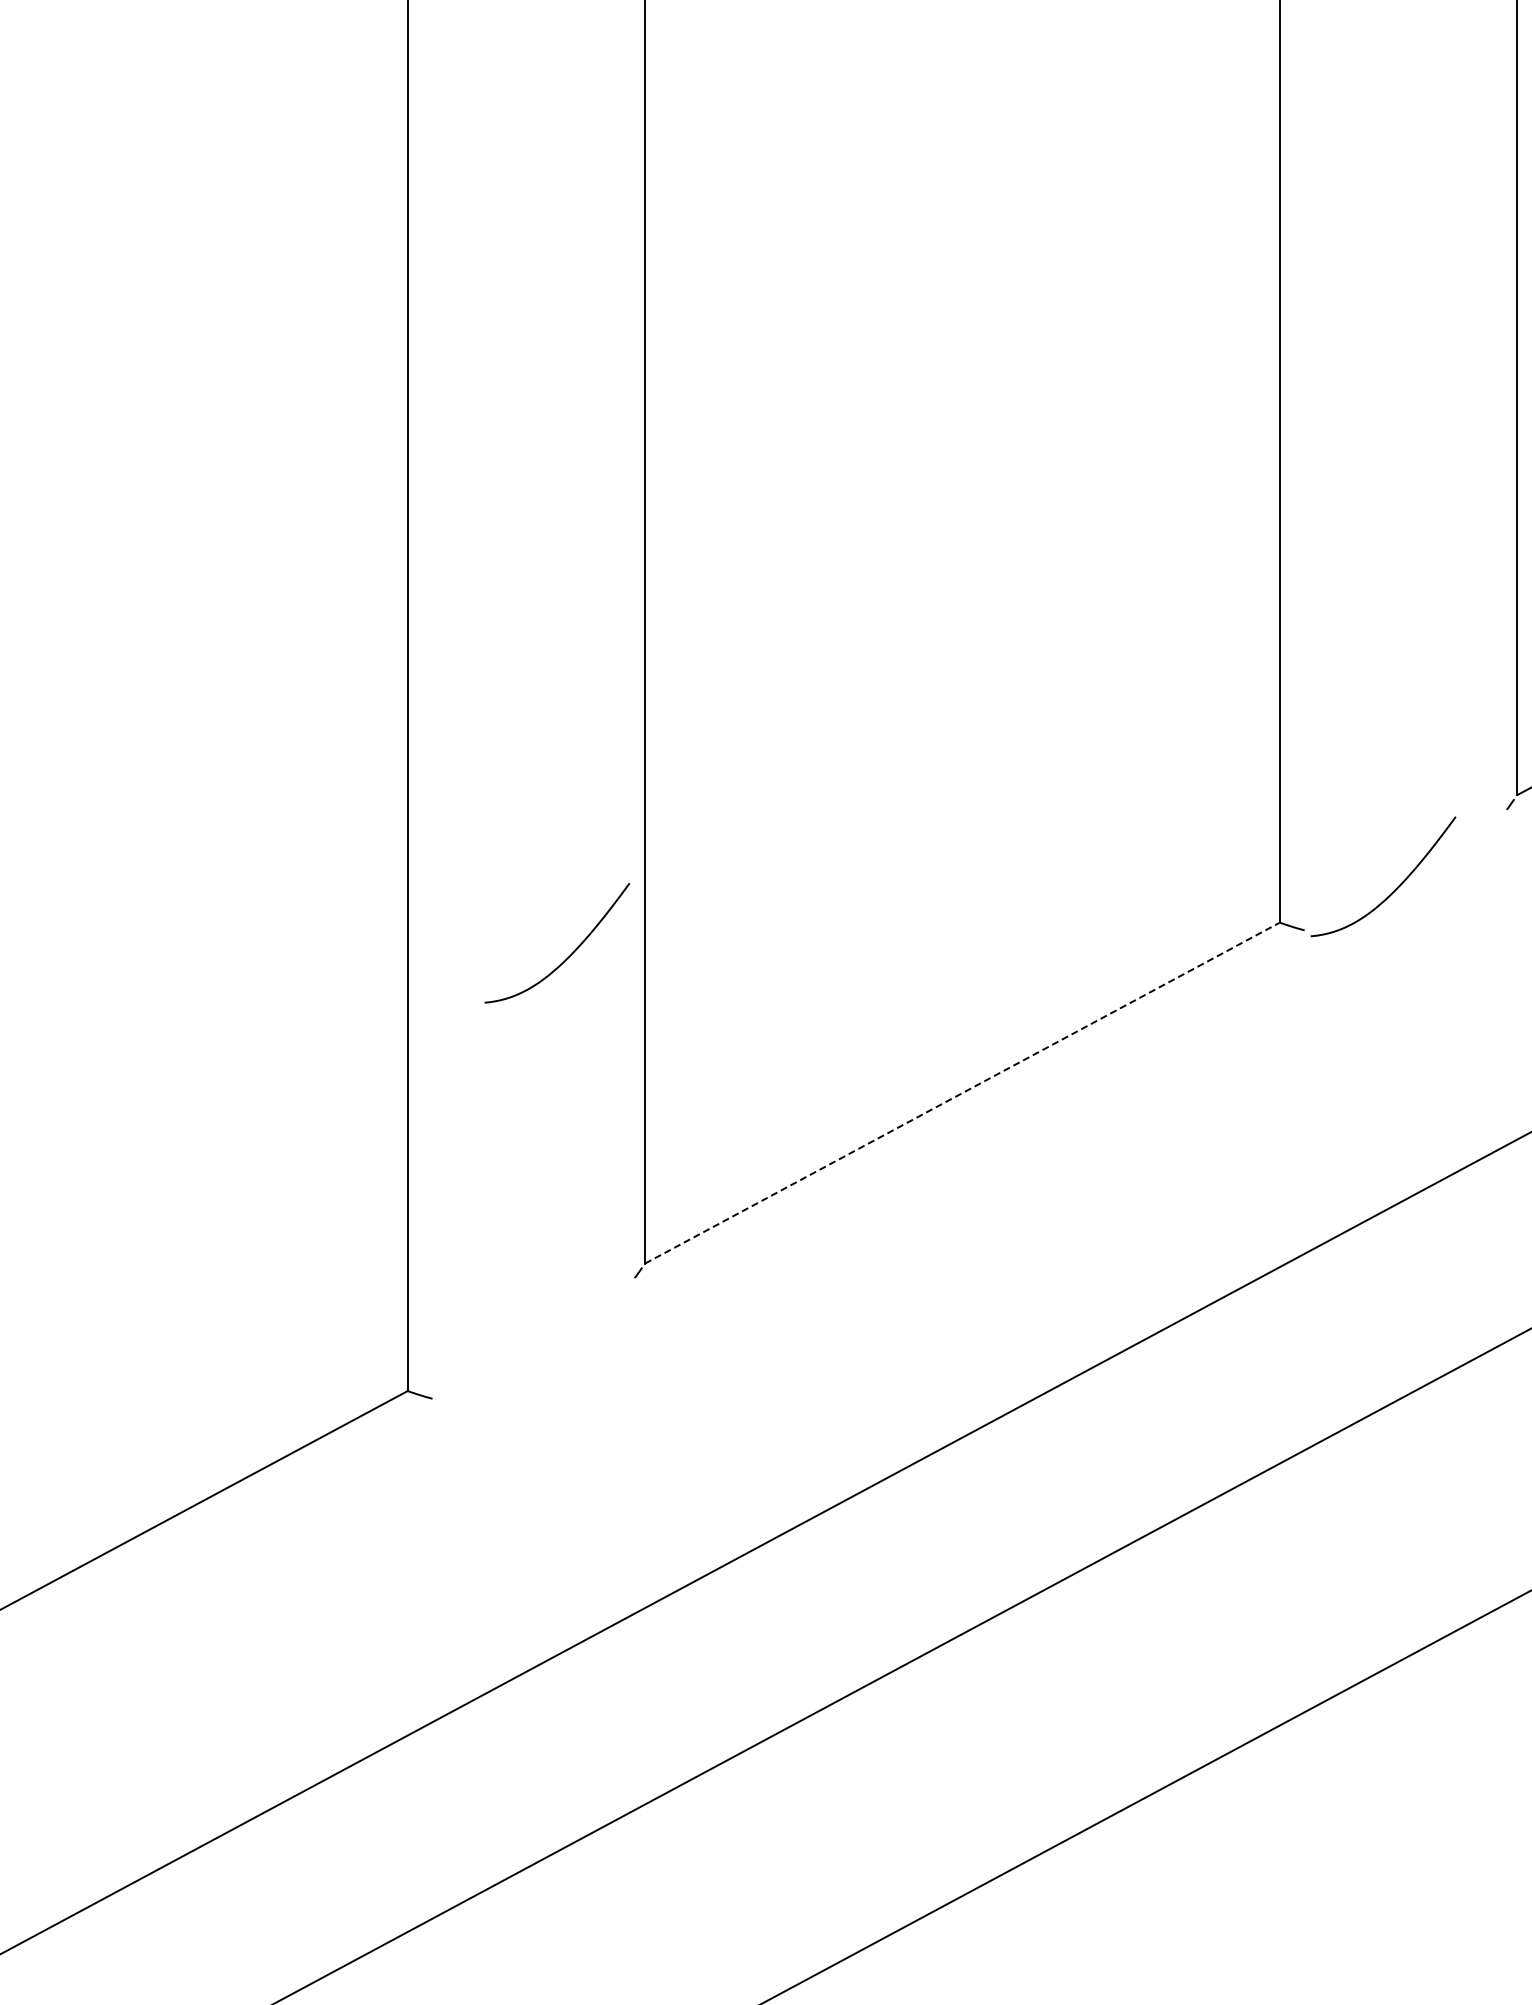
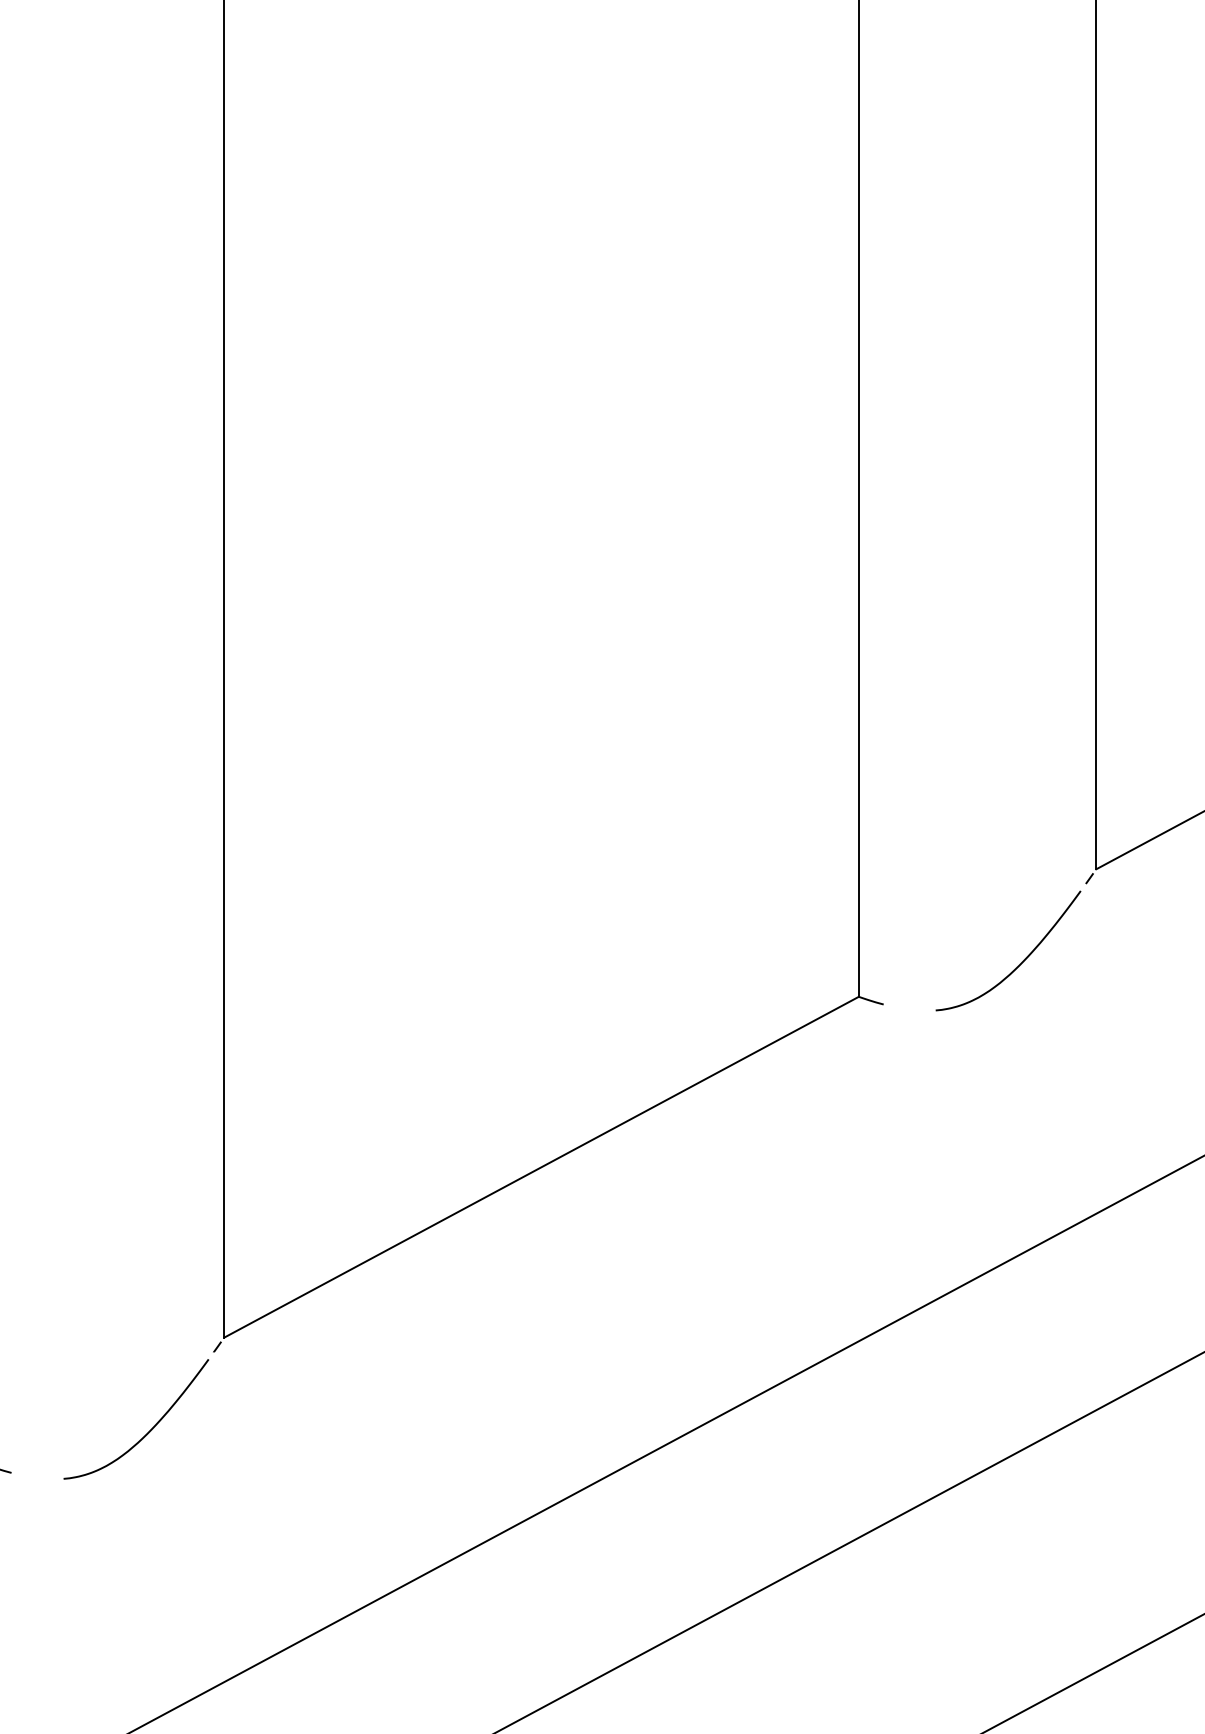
curve: (1395, 888) -> (1020, 962), moved
curve: (569, 955) -> (148, 1431), moved
line: (962, 1092) -> (541, 1166), dashed -> solid

